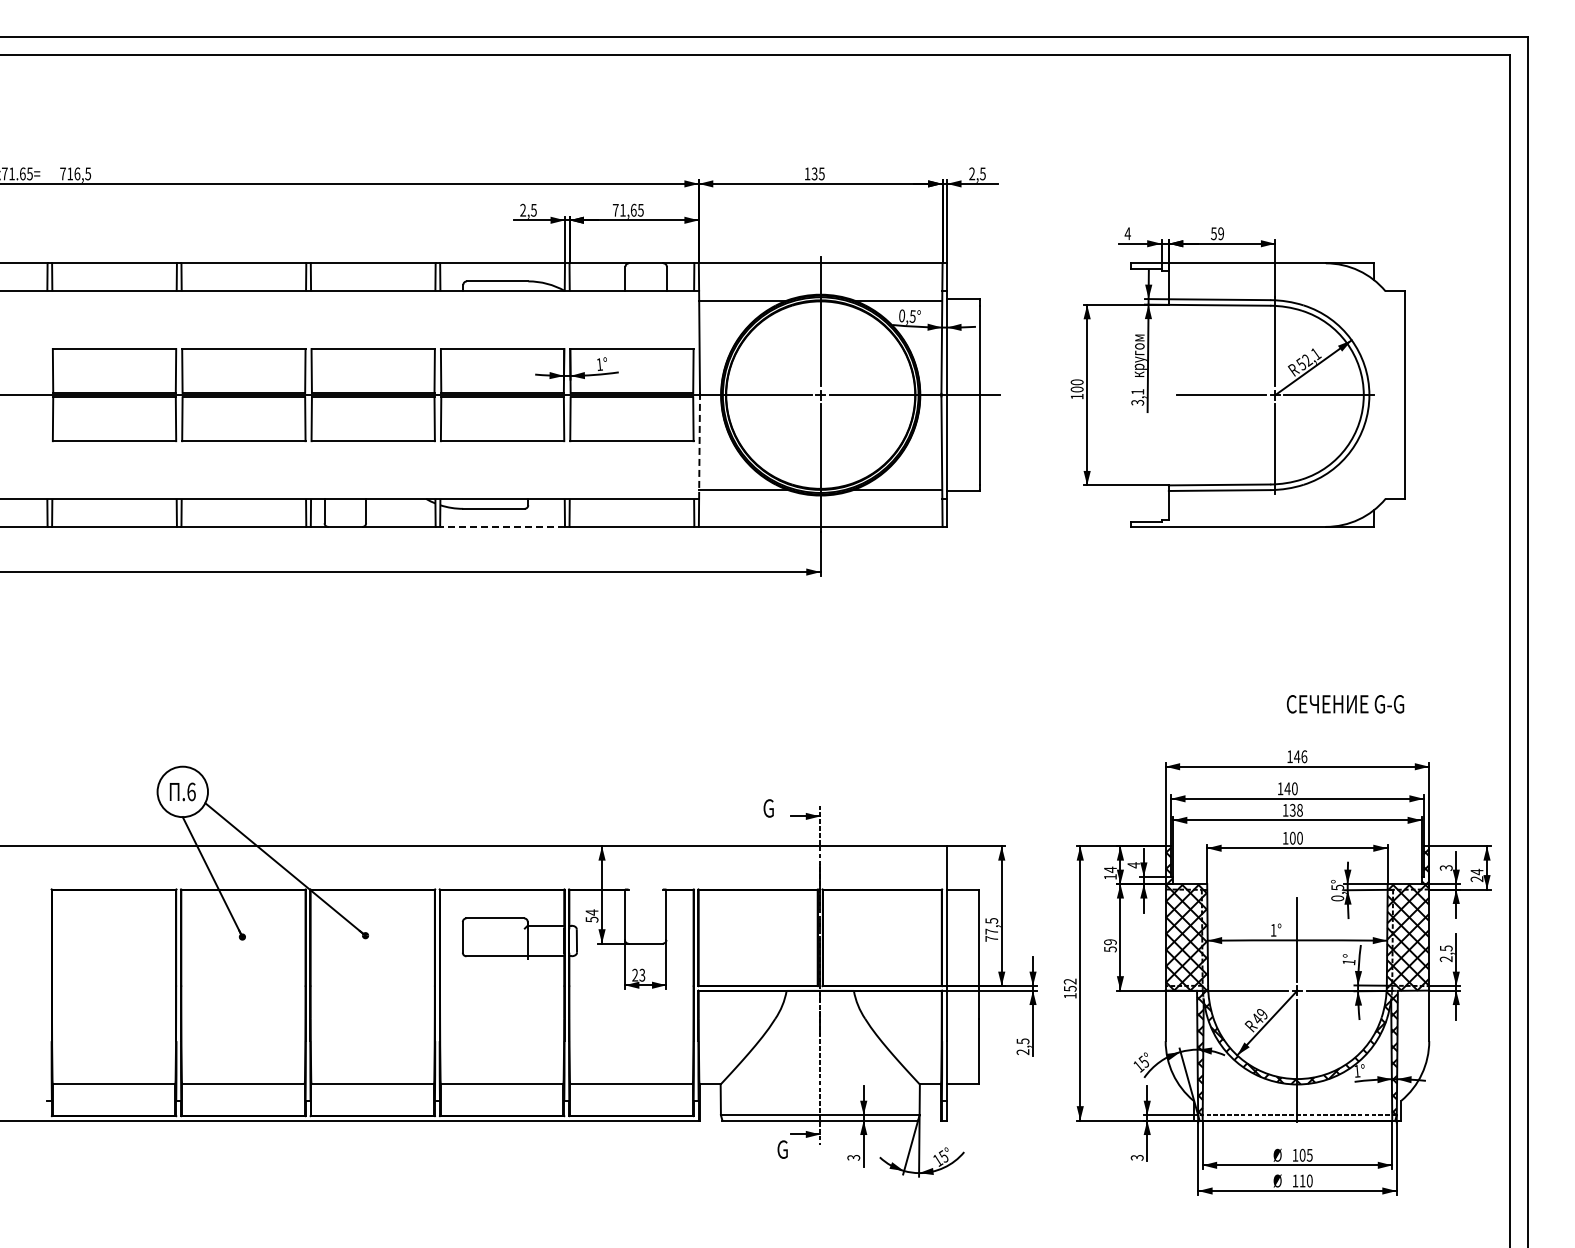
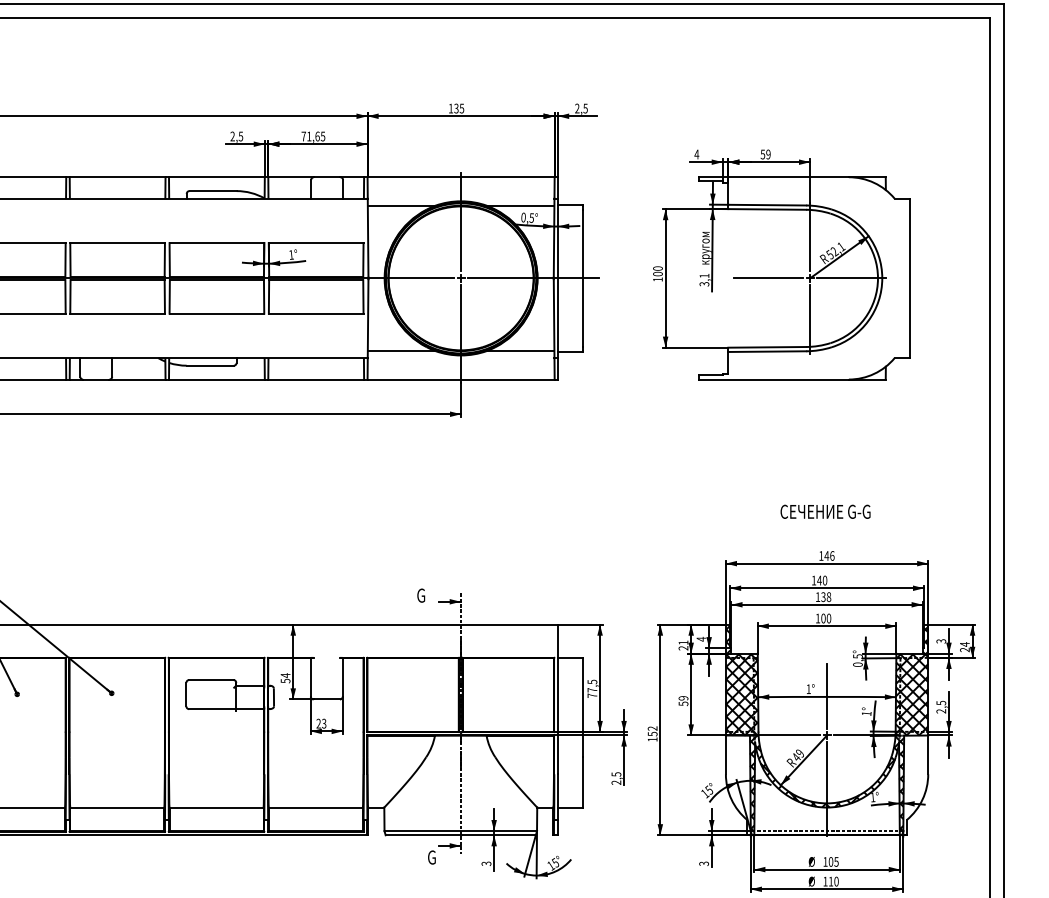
line: (699, 447) -> (368, 318), dashed -> solid
line: (502, 526) -> (216, 379), dashed -> solid
text: (1345, 704) -> (825, 512), moved
text: (1110, 872) -> (683, 644), 14 -> 21

